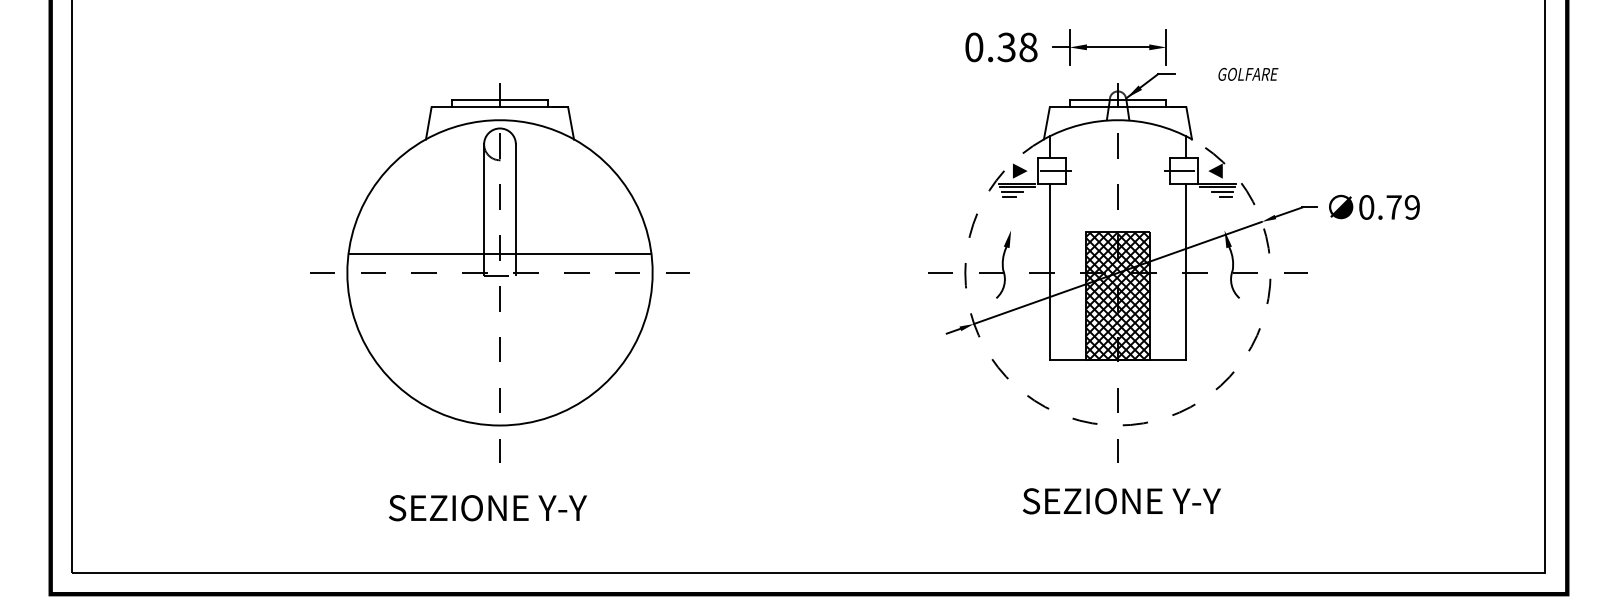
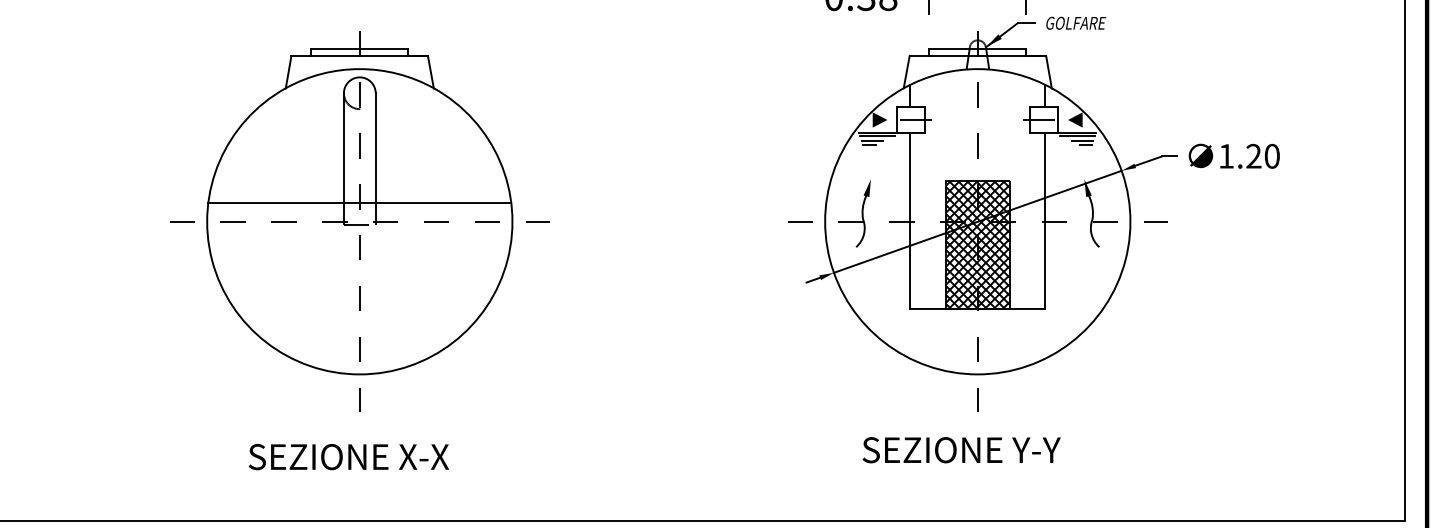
text: (1248, 73) -> (1076, 22), moved
text: (1389, 207) -> (1249, 156), 0.79 -> 1.20
arc: (1117, 425) -> (977, 374), dashed -> solid
text: (1121, 501) -> (961, 450), moved
text: (563, 507) -> (423, 456), SEZIONE Y-Y -> SEZIONE X-X

